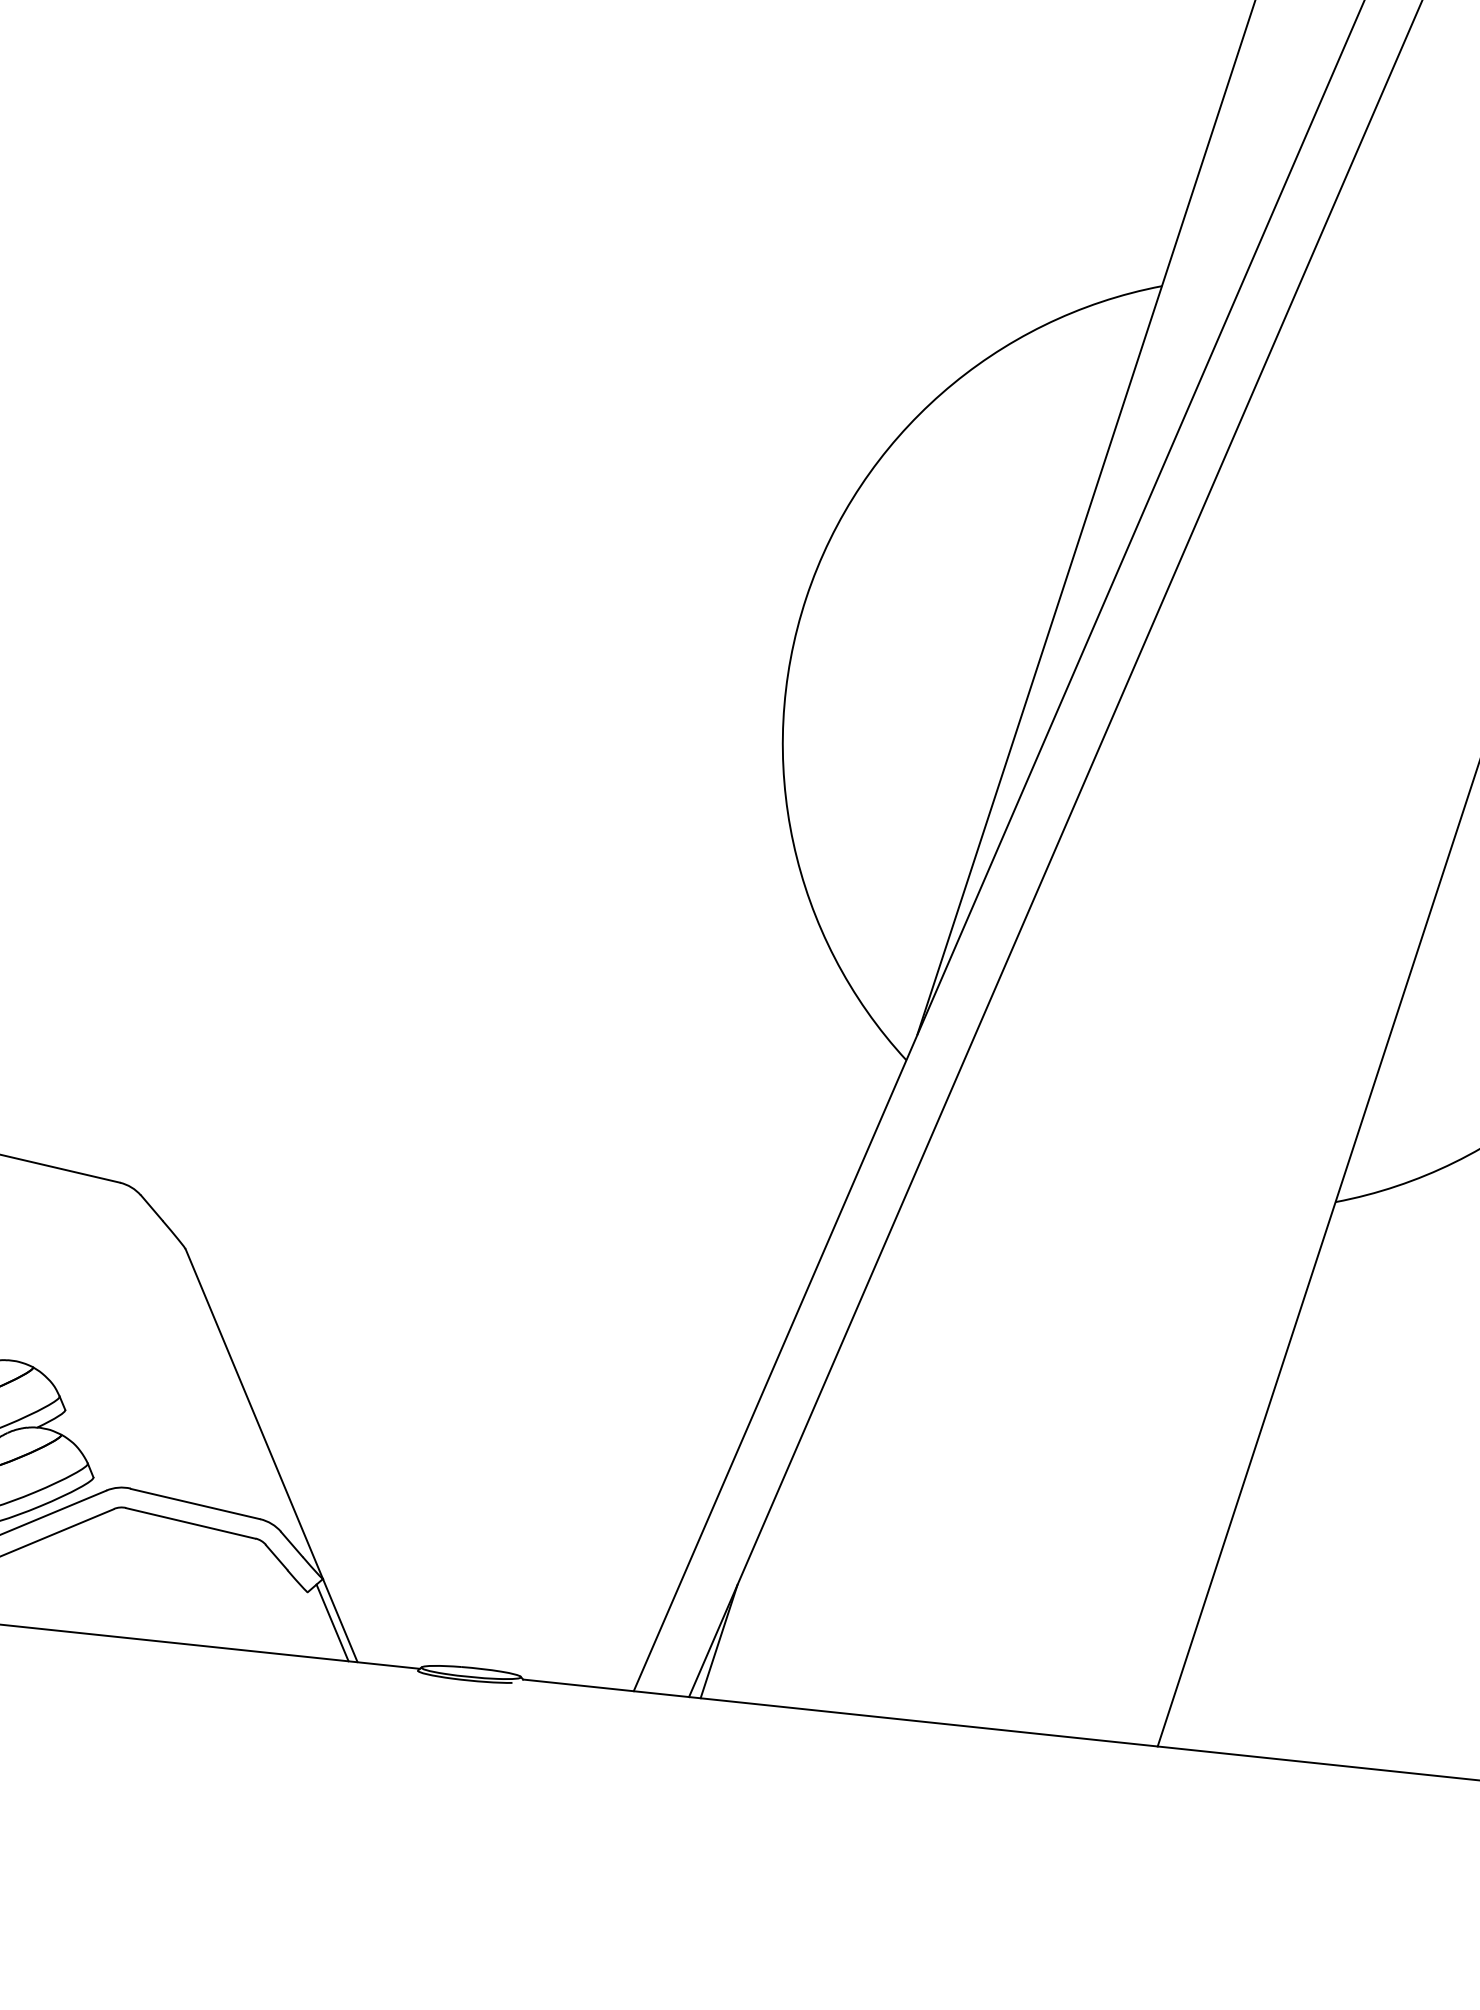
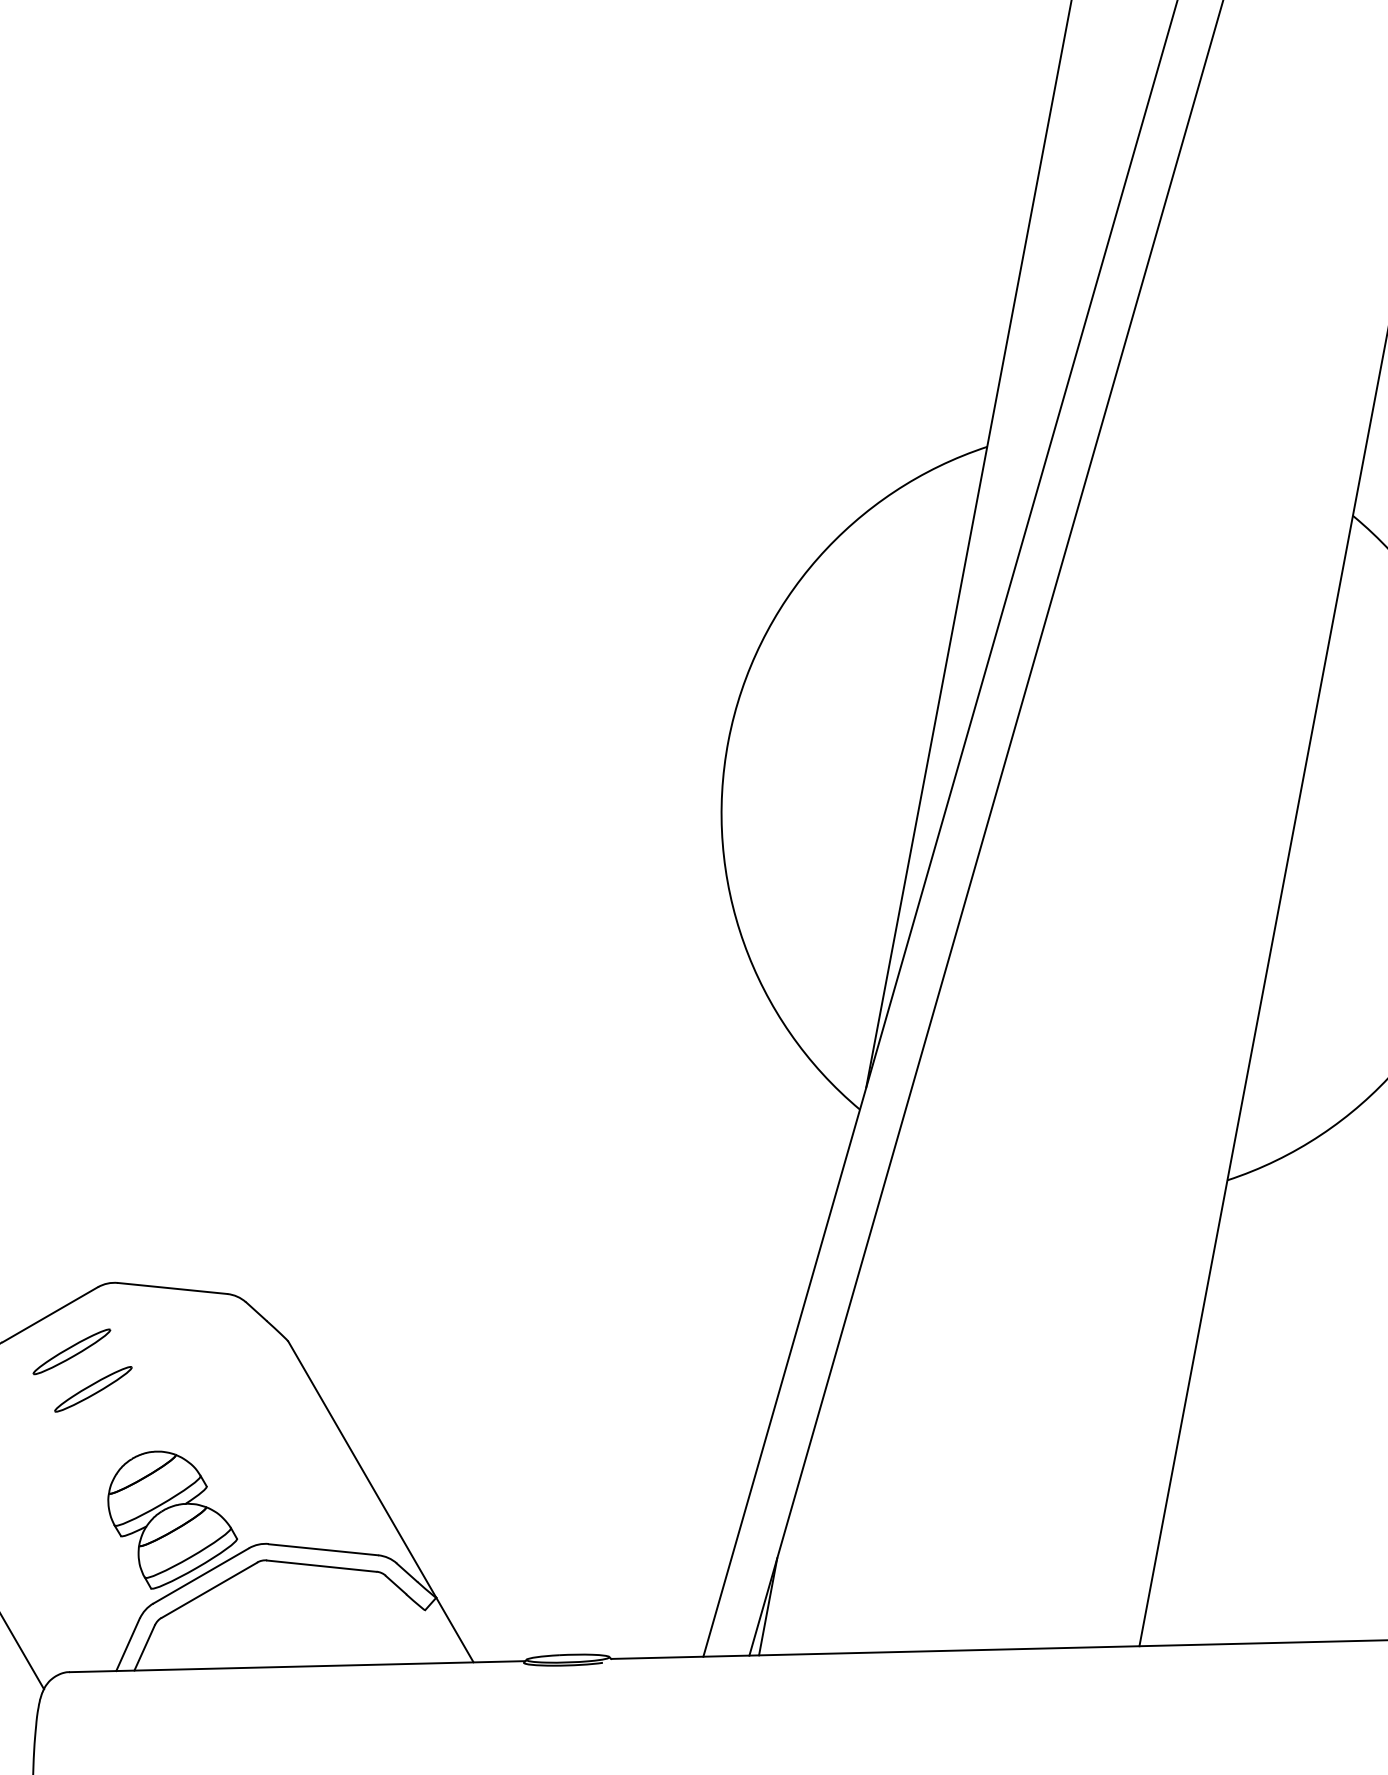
line: (332, 1622) -> (448, 1632), removed

